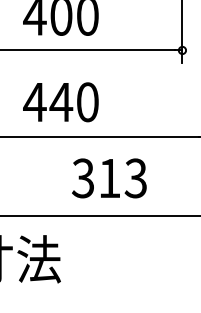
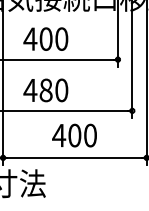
text: (62, 102) -> (46, 90), 440 -> 480
text: (109, 178) -> (74, 135), 313 -> 400

